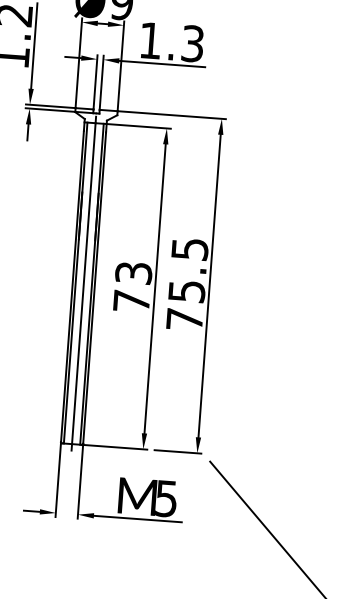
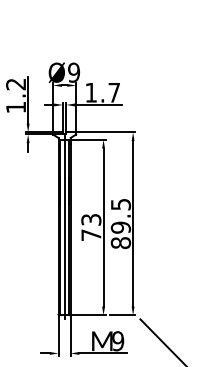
text: (193, 43) -> (114, 92), 1.3 -> 1.7
text: (184, 305) -> (120, 235), 75.5 -> 89.5
text: (167, 497) -> (118, 340), 5 -> 9

